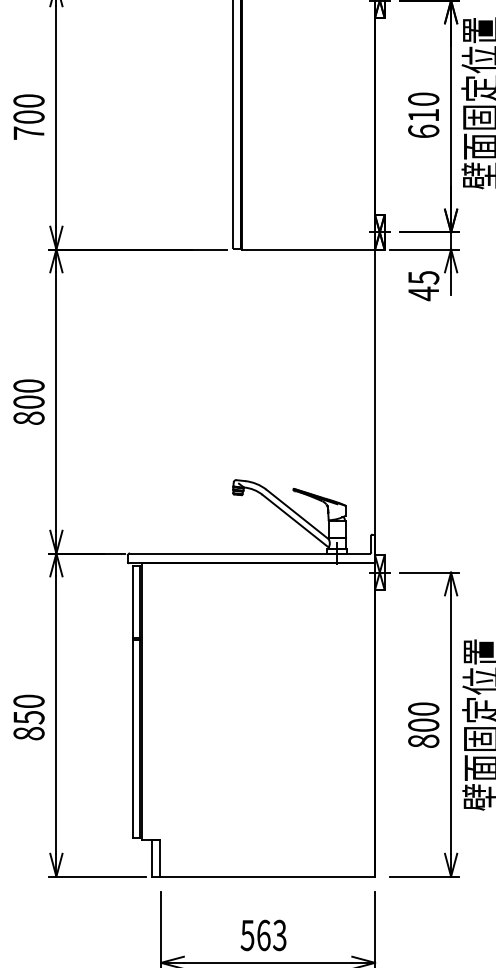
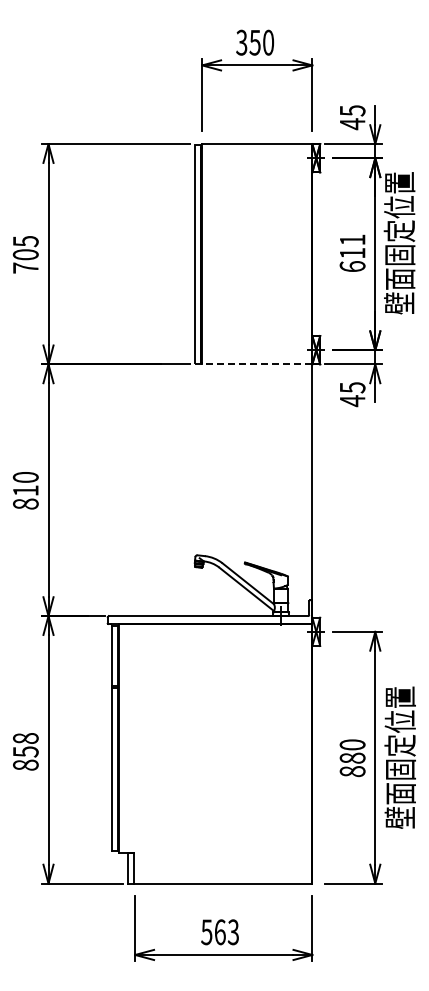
text: (423, 98) -> (352, 239), 610 -> 611
text: (28, 101) -> (25, 241), 700 -> 705
line: (307, 249) -> (256, 364), solid -> dashed
text: (28, 401) -> (25, 490), 800 -> 810
text: (29, 701) -> (26, 738), 850 -> 858
text: (423, 724) -> (352, 757), 800 -> 880

